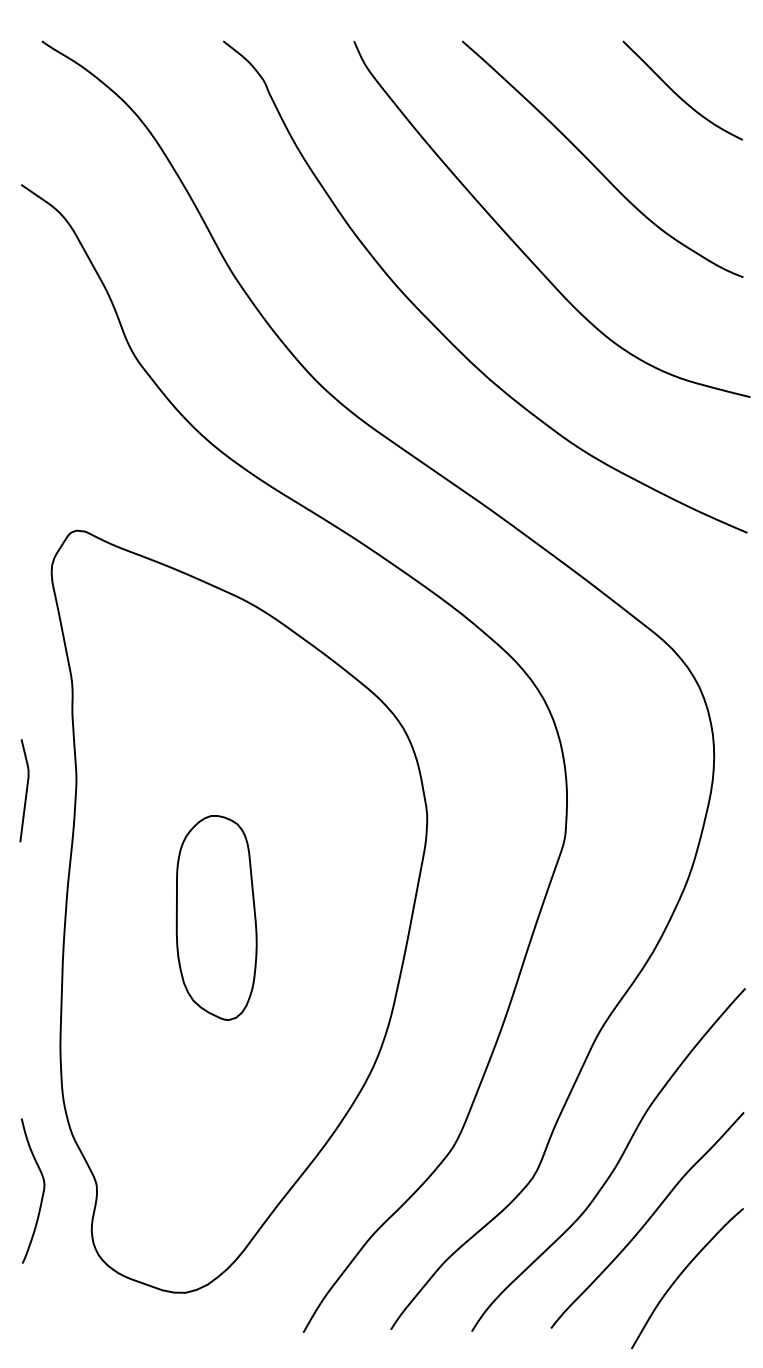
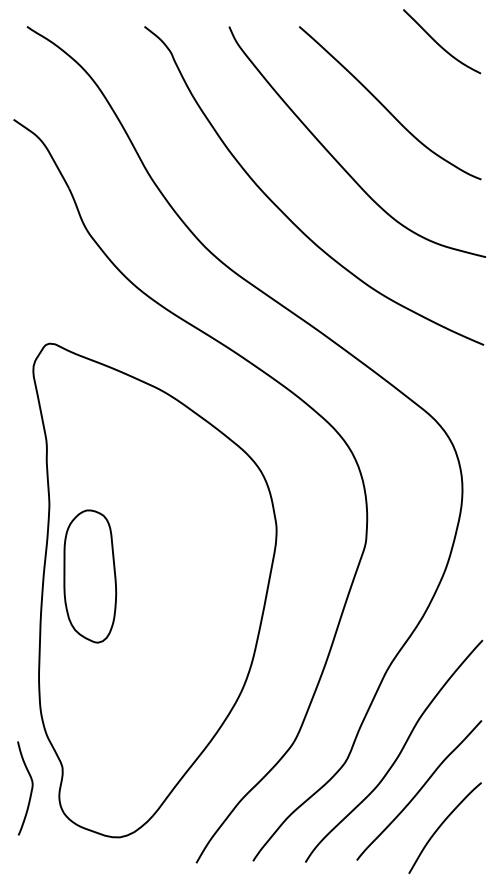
curve: (680, 95) -> (440, 44), moved
curve: (25, 789) -> (16, 511), removed
part: (217, 917) -> (90, 576), moved
curve: (41, 1194) -> (30, 790), moved

